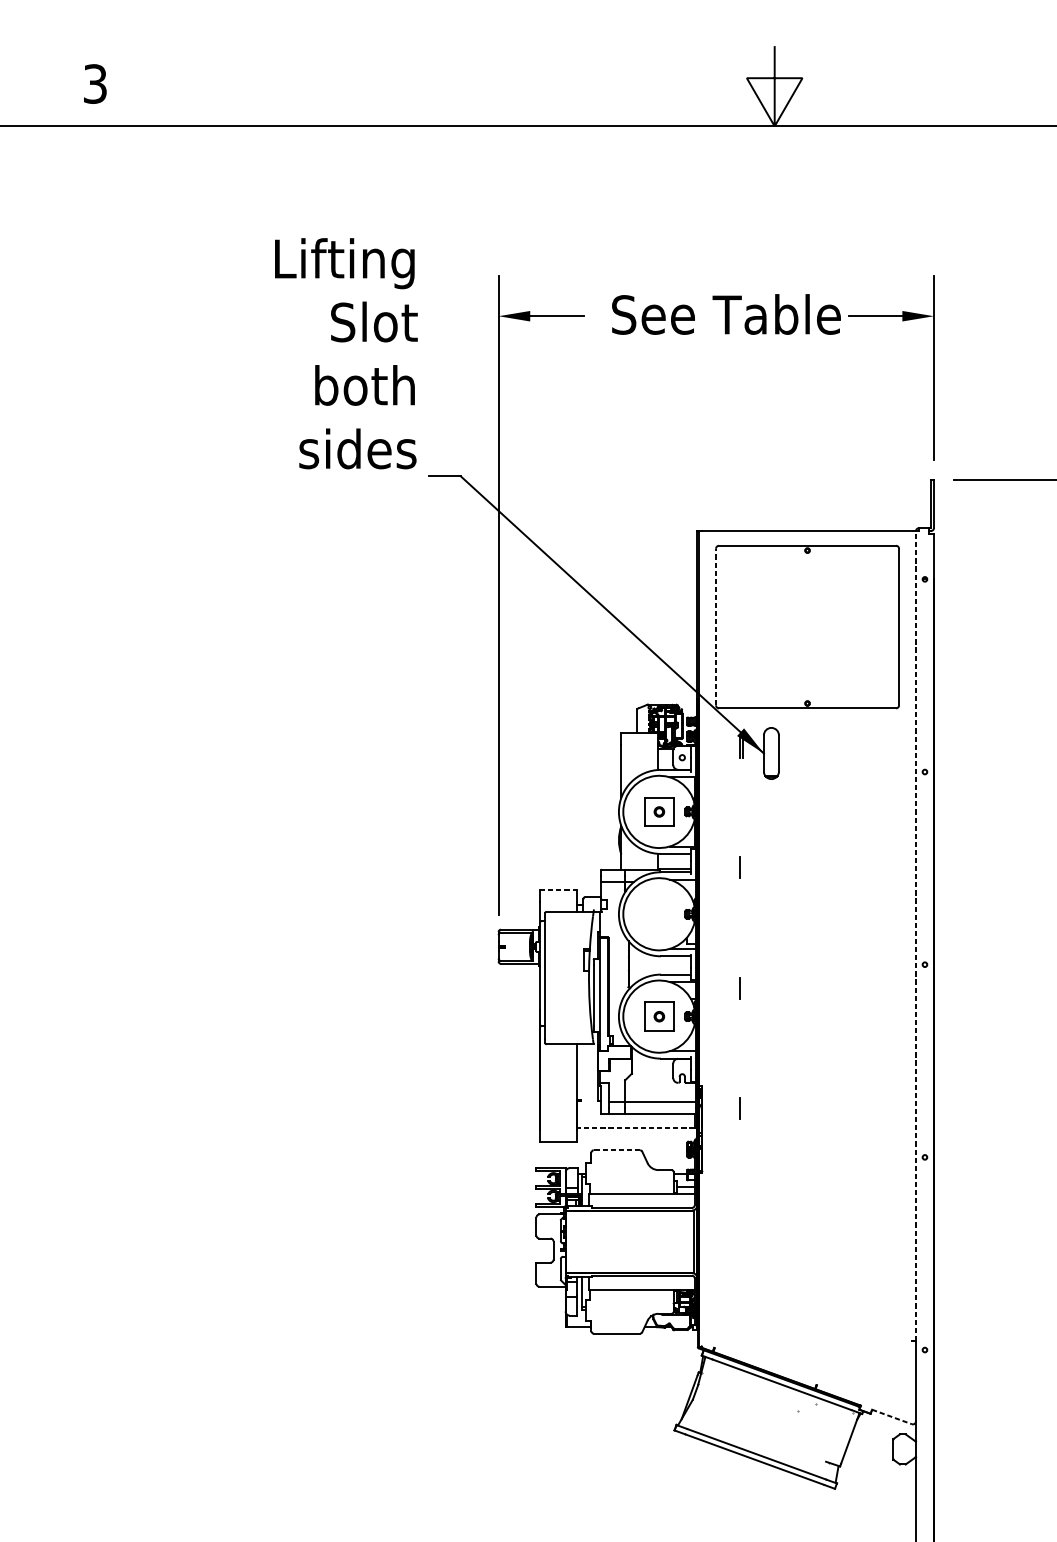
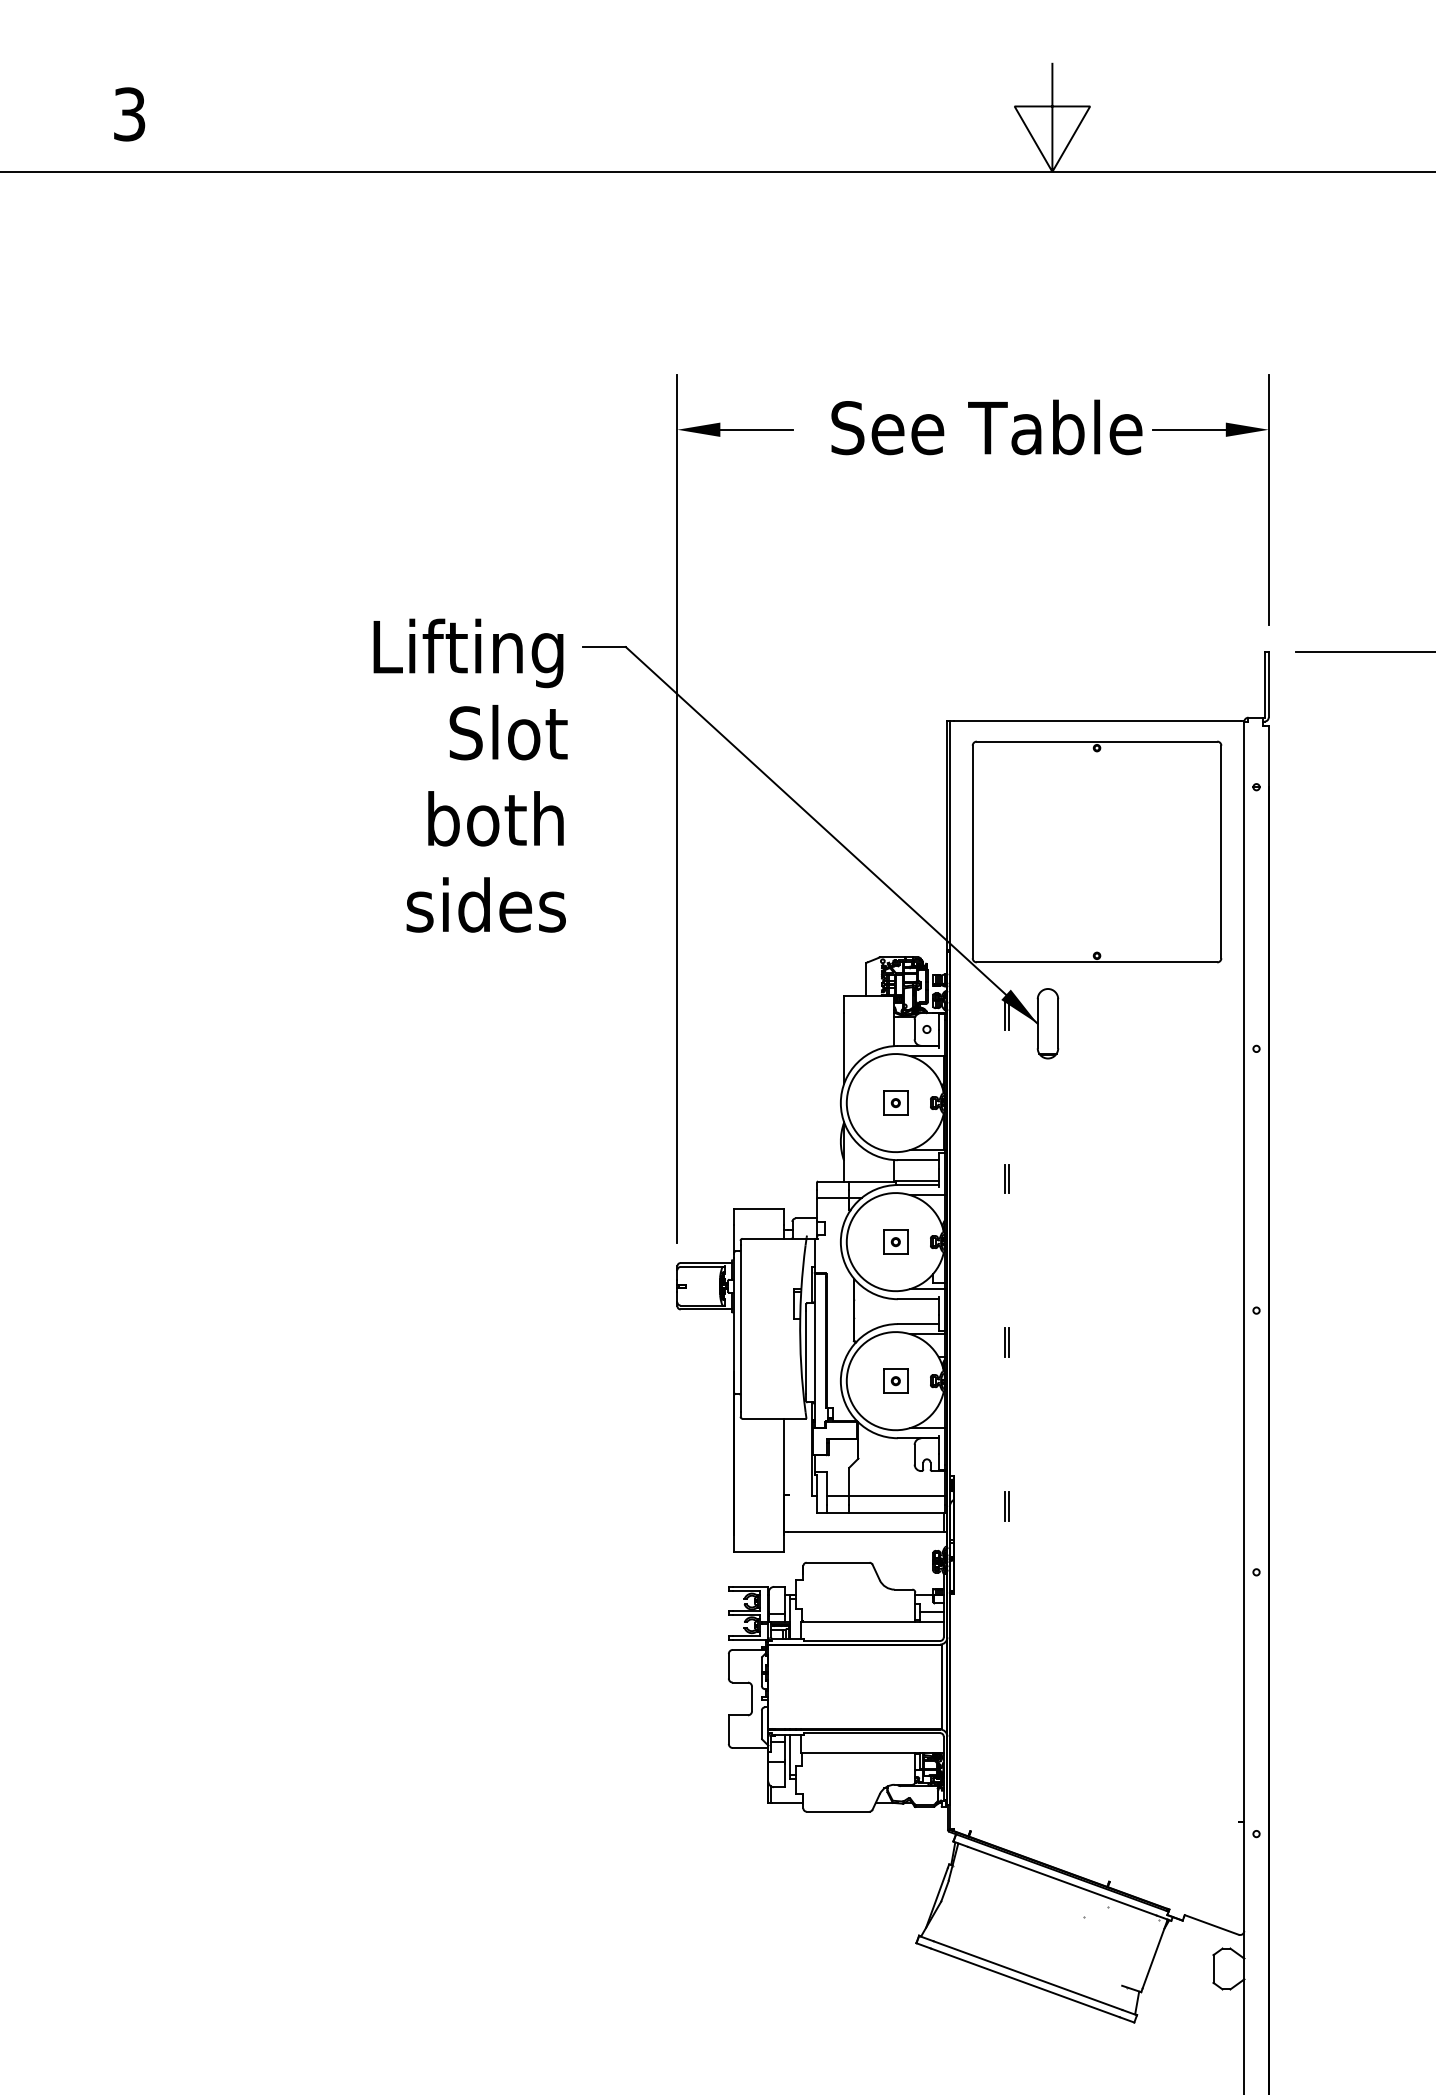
text: (346, 353) -> (470, 775), moved
line: (715, 626) -> (972, 851), dashed -> solid
part: (659, 811) -> (895, 1102), size x0.62
line: (742, 867) -> (1008, 1178), added
line: (559, 889) -> (759, 1208), dashed -> solid
part: (659, 913) -> (895, 1241), added
line: (916, 935) -> (1244, 1270), dashed -> solid
line: (742, 988) -> (1008, 1342), added
part: (659, 1016) -> (895, 1380), size x0.62
line: (742, 1108) -> (1008, 1505), added
line: (637, 1128) -> (865, 1532), dashed -> solid
line: (616, 1150) -> (837, 1562), dashed -> solid
line: (891, 1416) -> (1211, 1924), dashed -> solid

